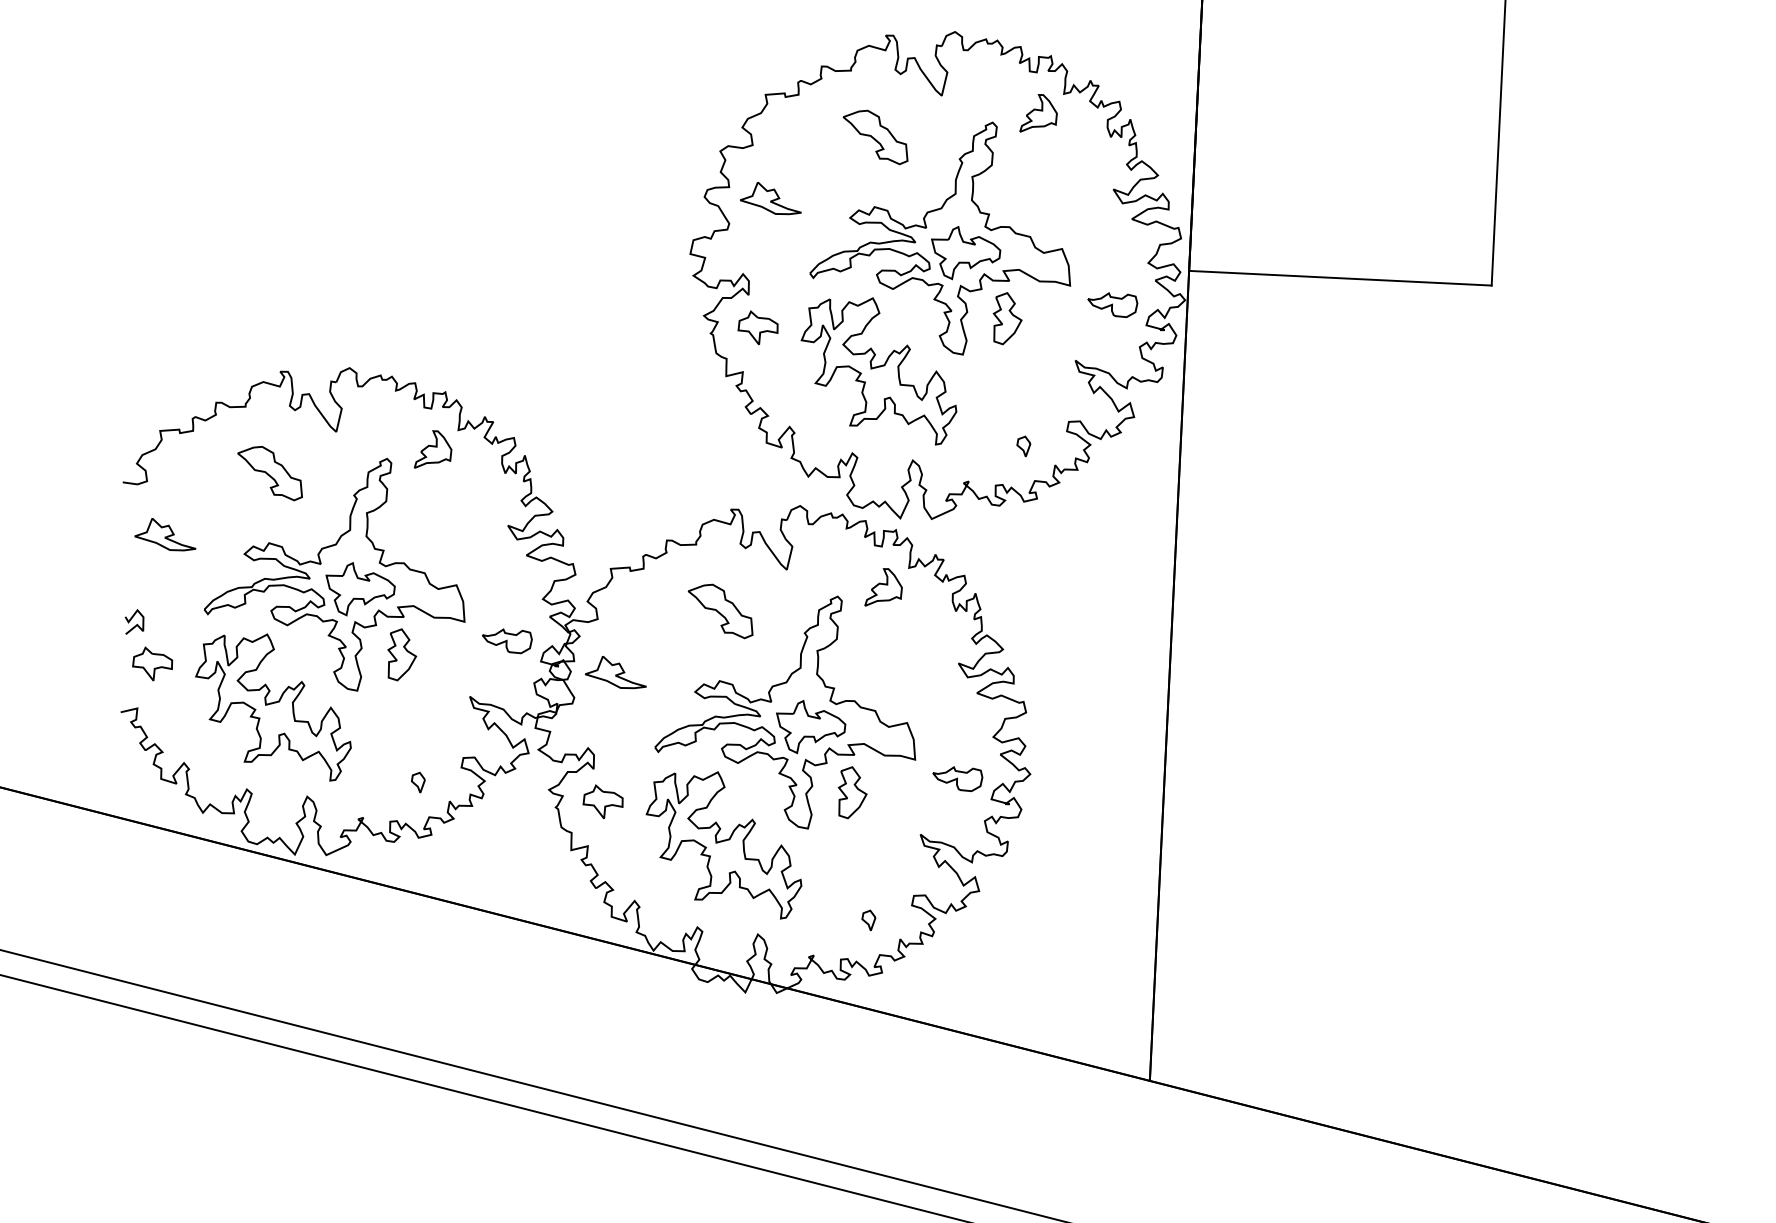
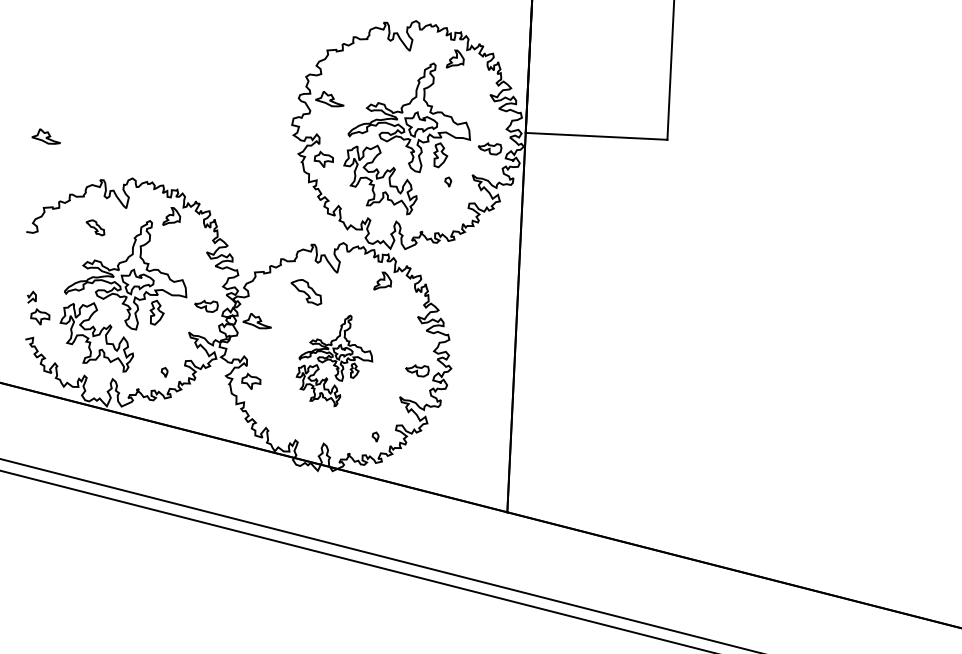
part: (874, 137) -> (378, 70), removed
part: (1024, 445) -> (448, 181), moved
part: (270, 472) -> (95, 227), size x0.6
part: (163, 534) -> (45, 136), moved
part: (780, 756) -> (334, 360), size x0.6

